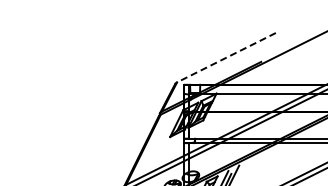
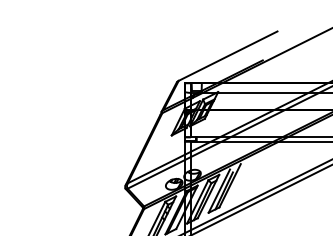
line: (225, 58) -> (227, 56), dashed -> solid

